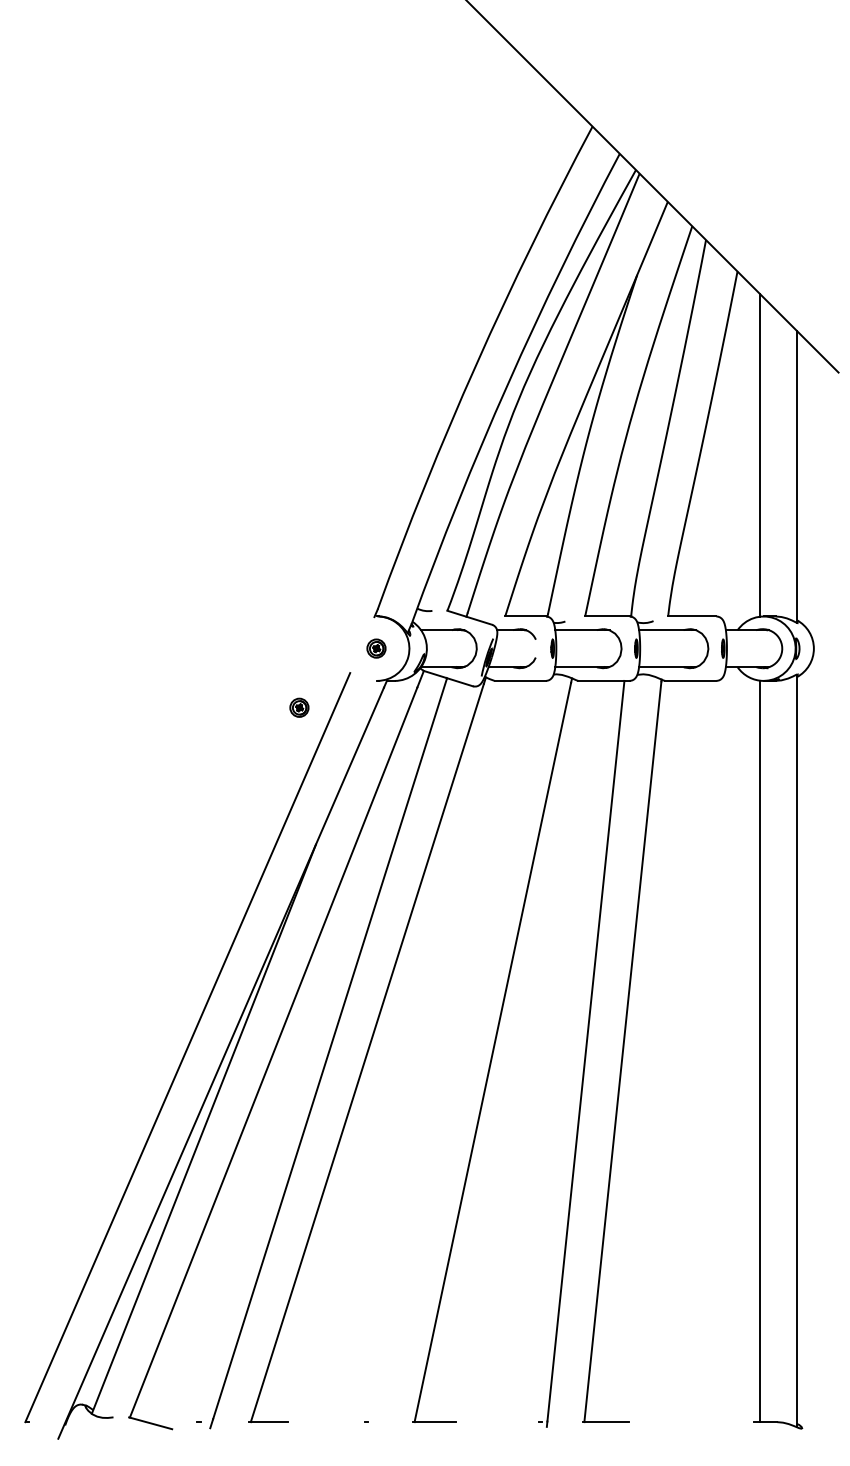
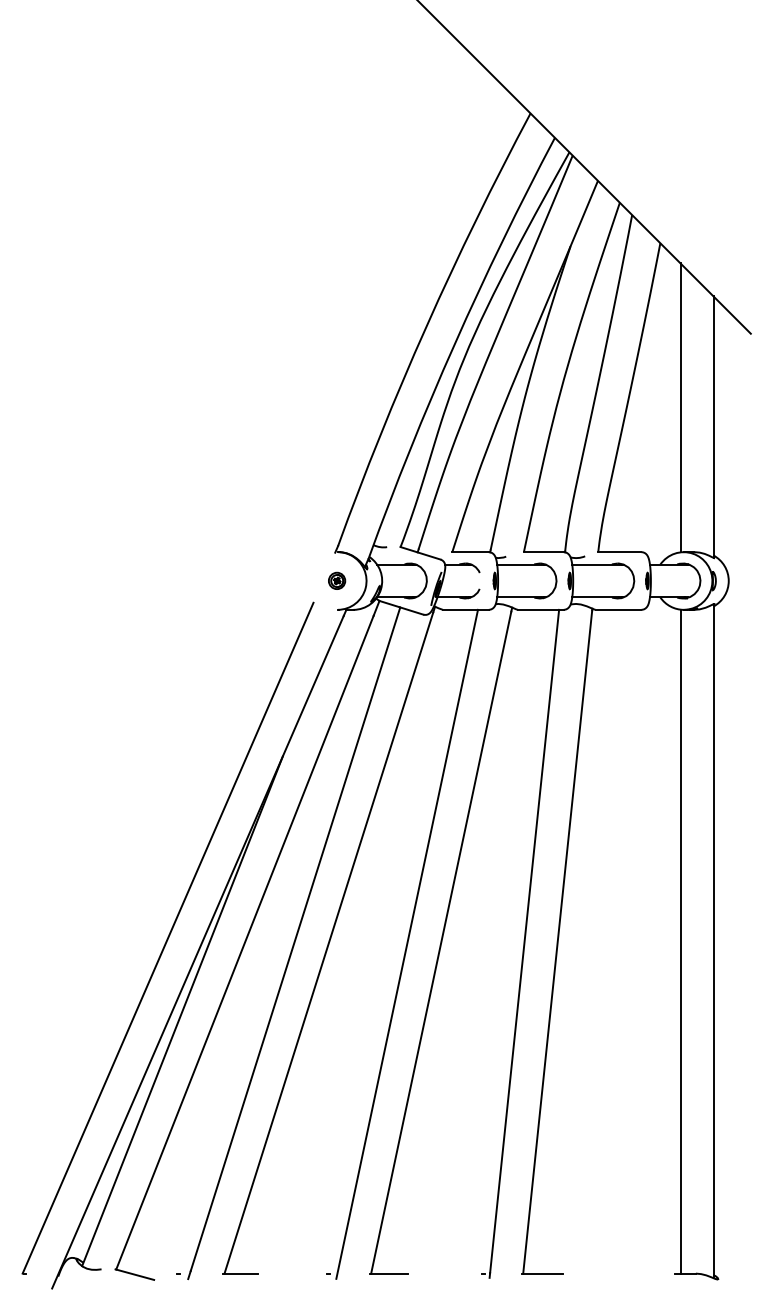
part: (299, 707) -> (268, 633), removed
line: (455, 1053) -> (407, 943), added

